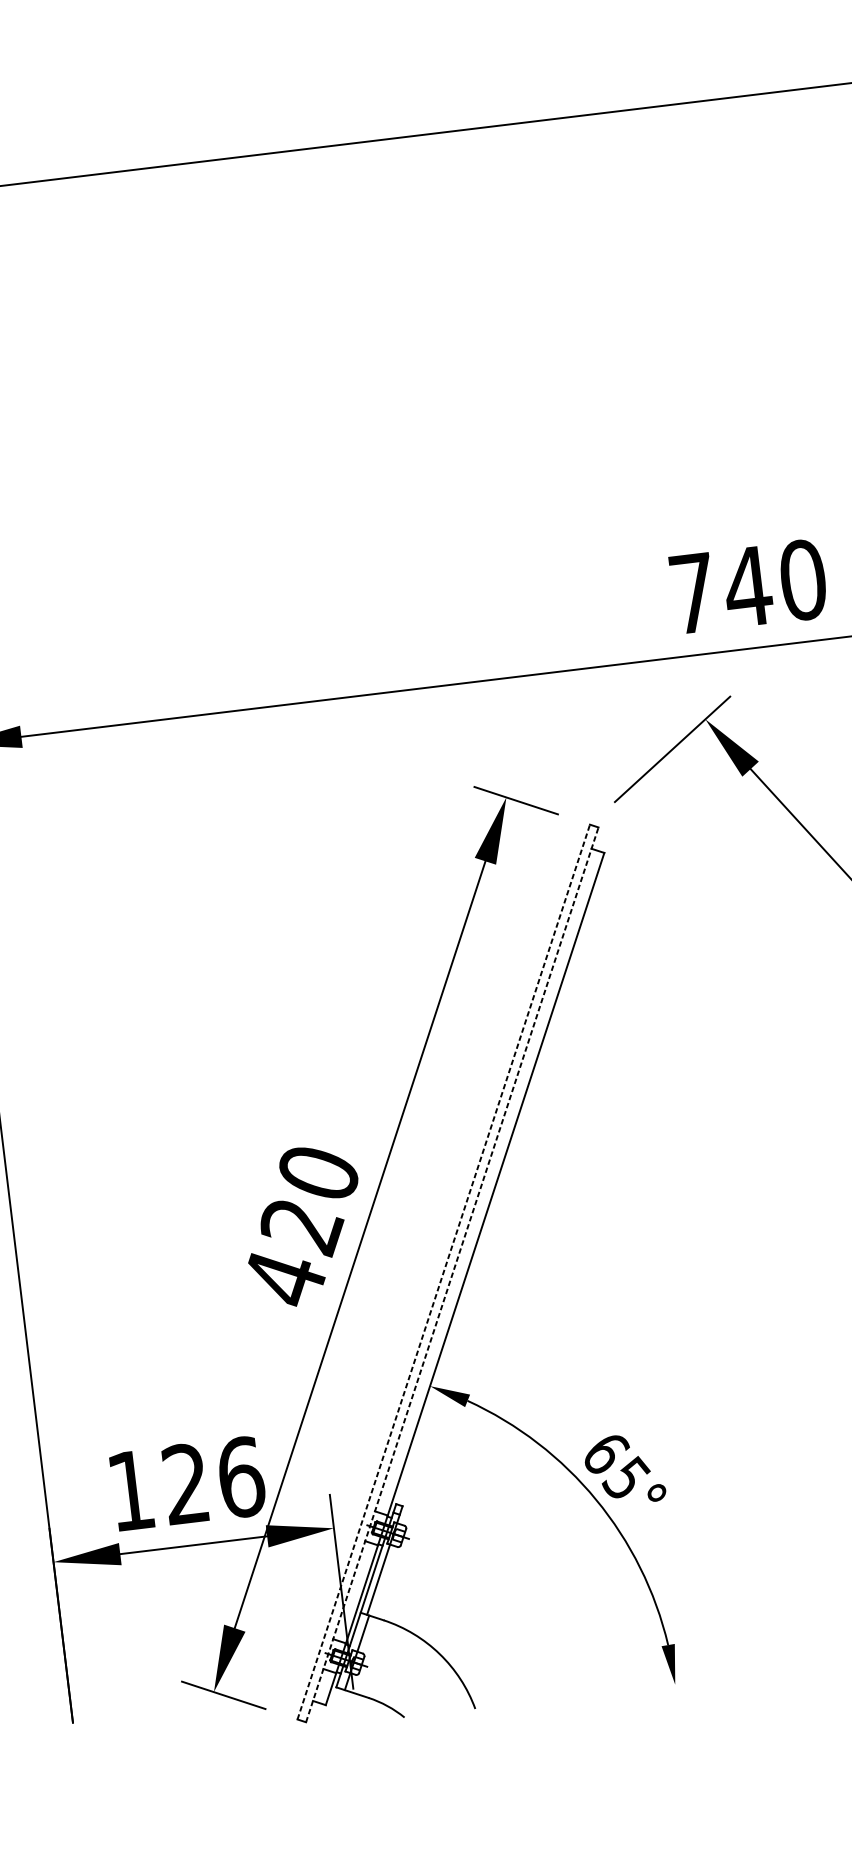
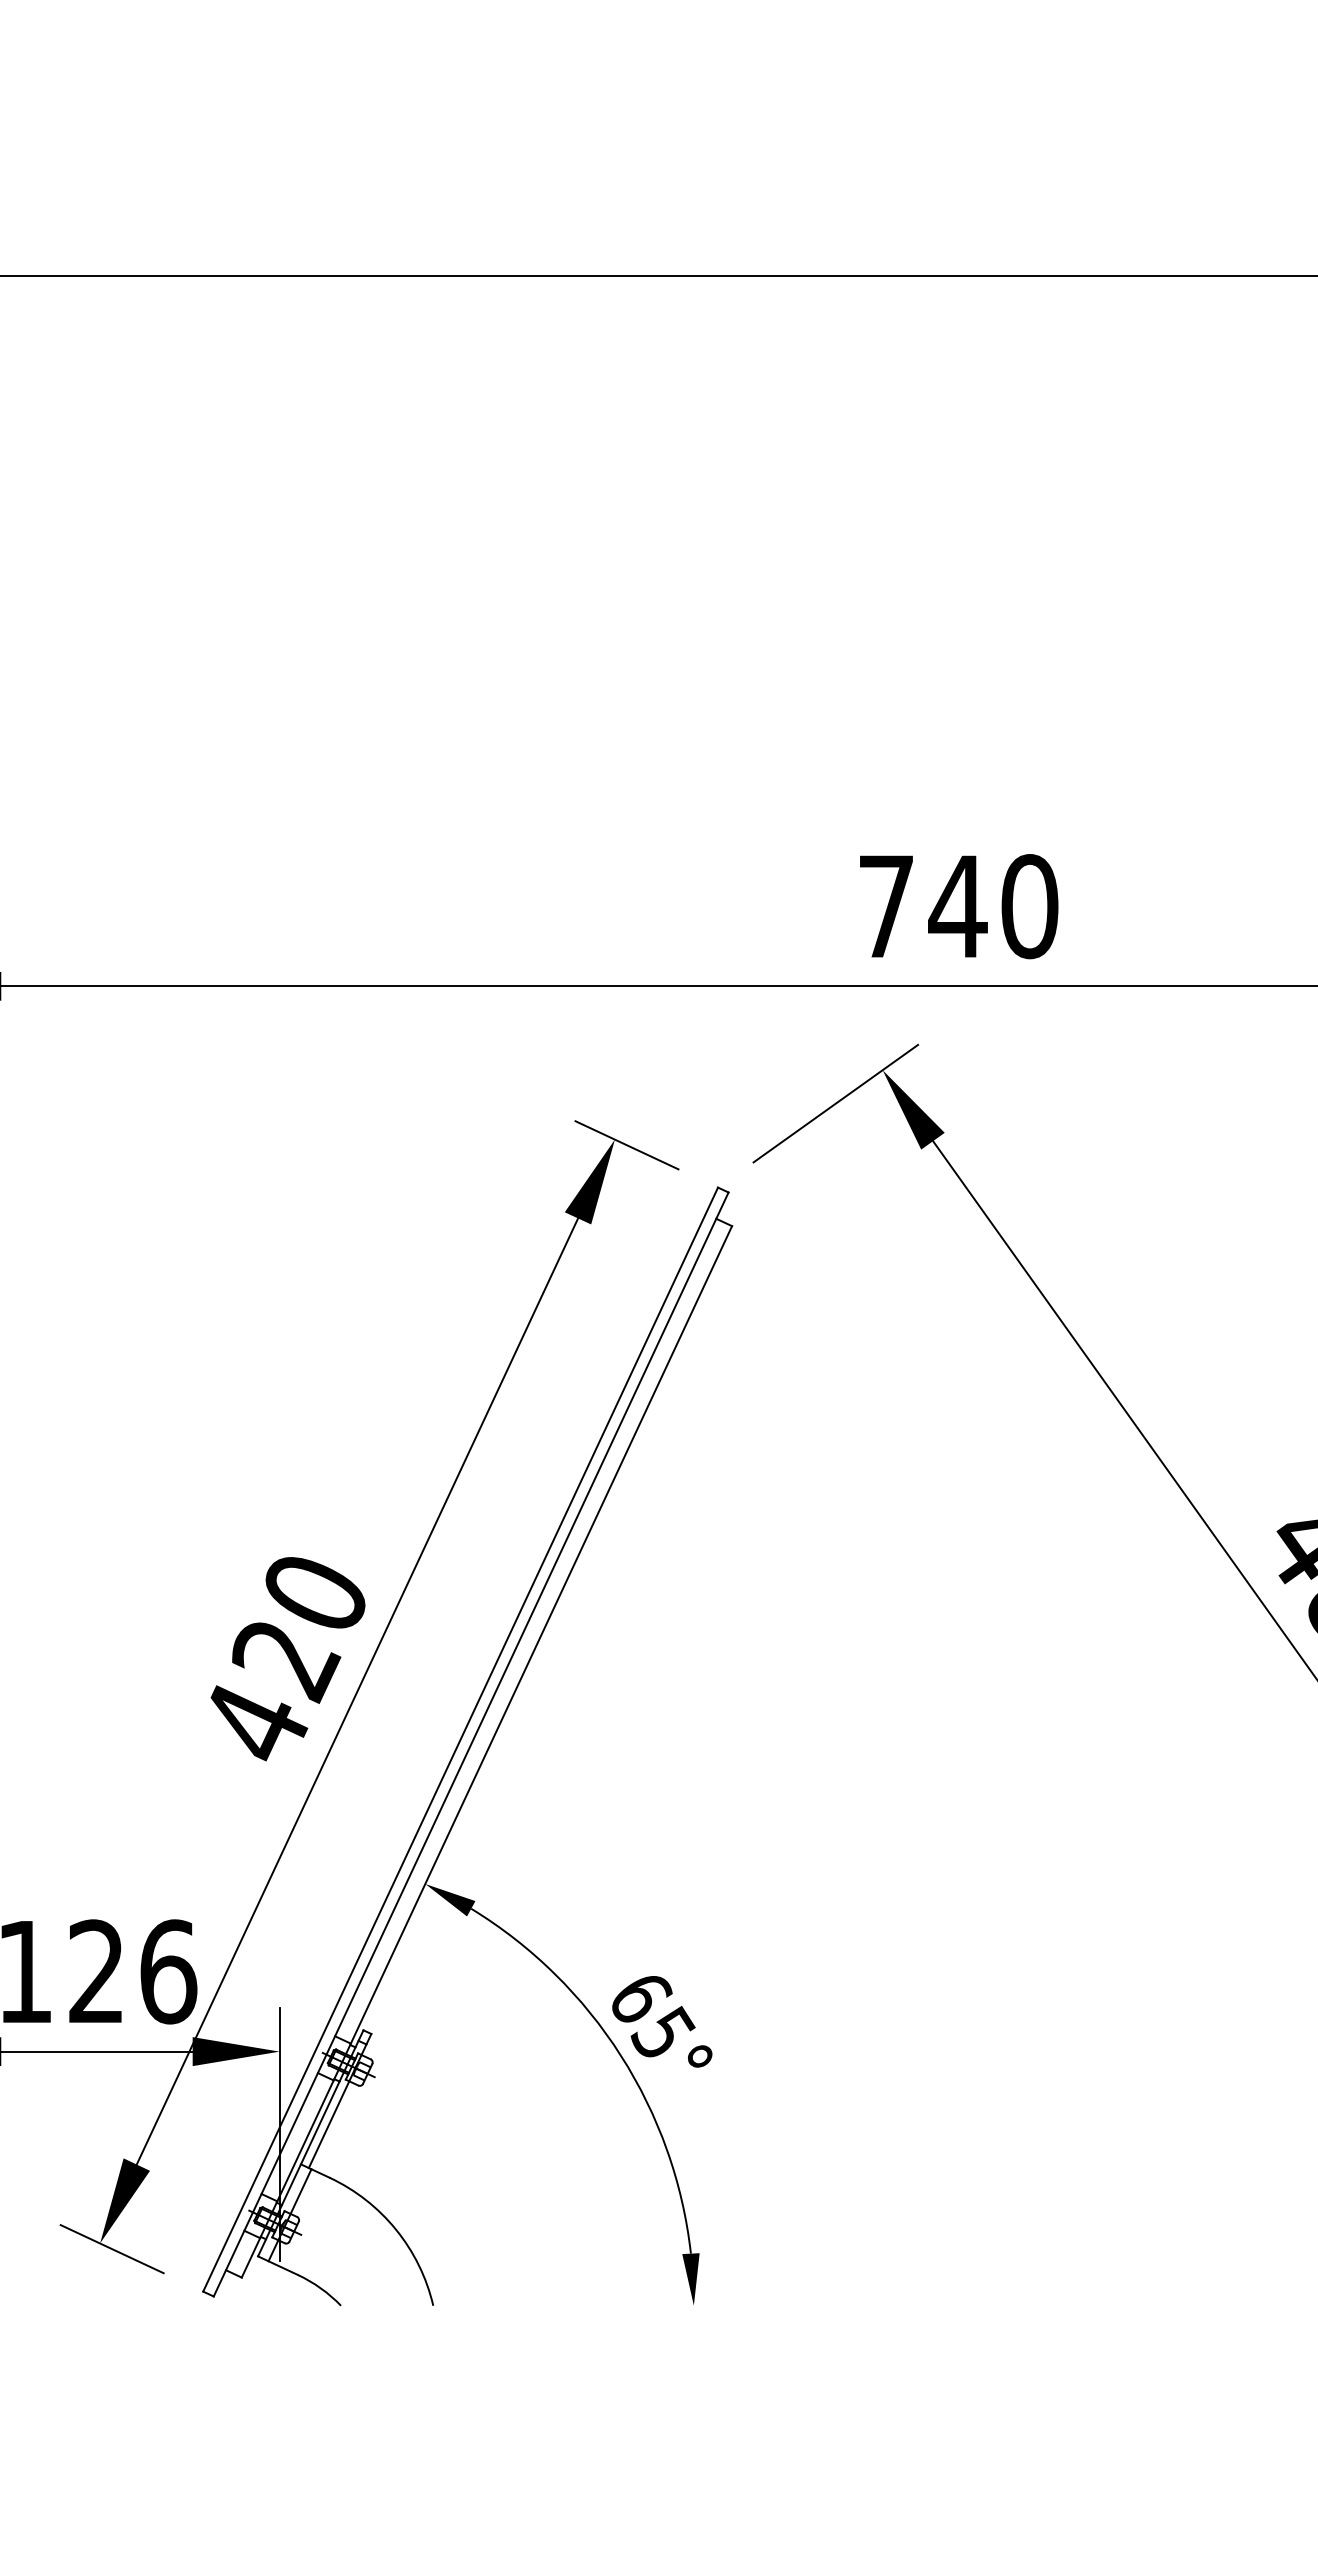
line: (443, 1272) -> (460, 1739), dashed -> solid
line: (452, 1274) -> (471, 1744), dashed -> solid

